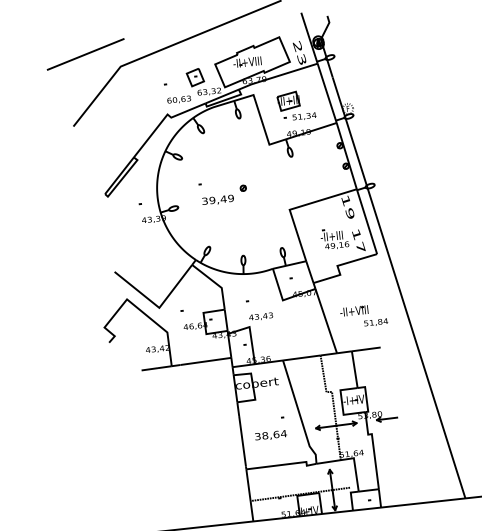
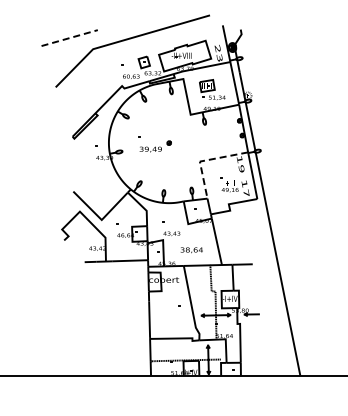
line: (86, 53) -> (70, 37), solid -> dashed
line: (294, 207) -> (203, 160), solid -> dashed
part: (364, 316) -> (243, 241), removed
text: (270, 435) -> (191, 250), moved

